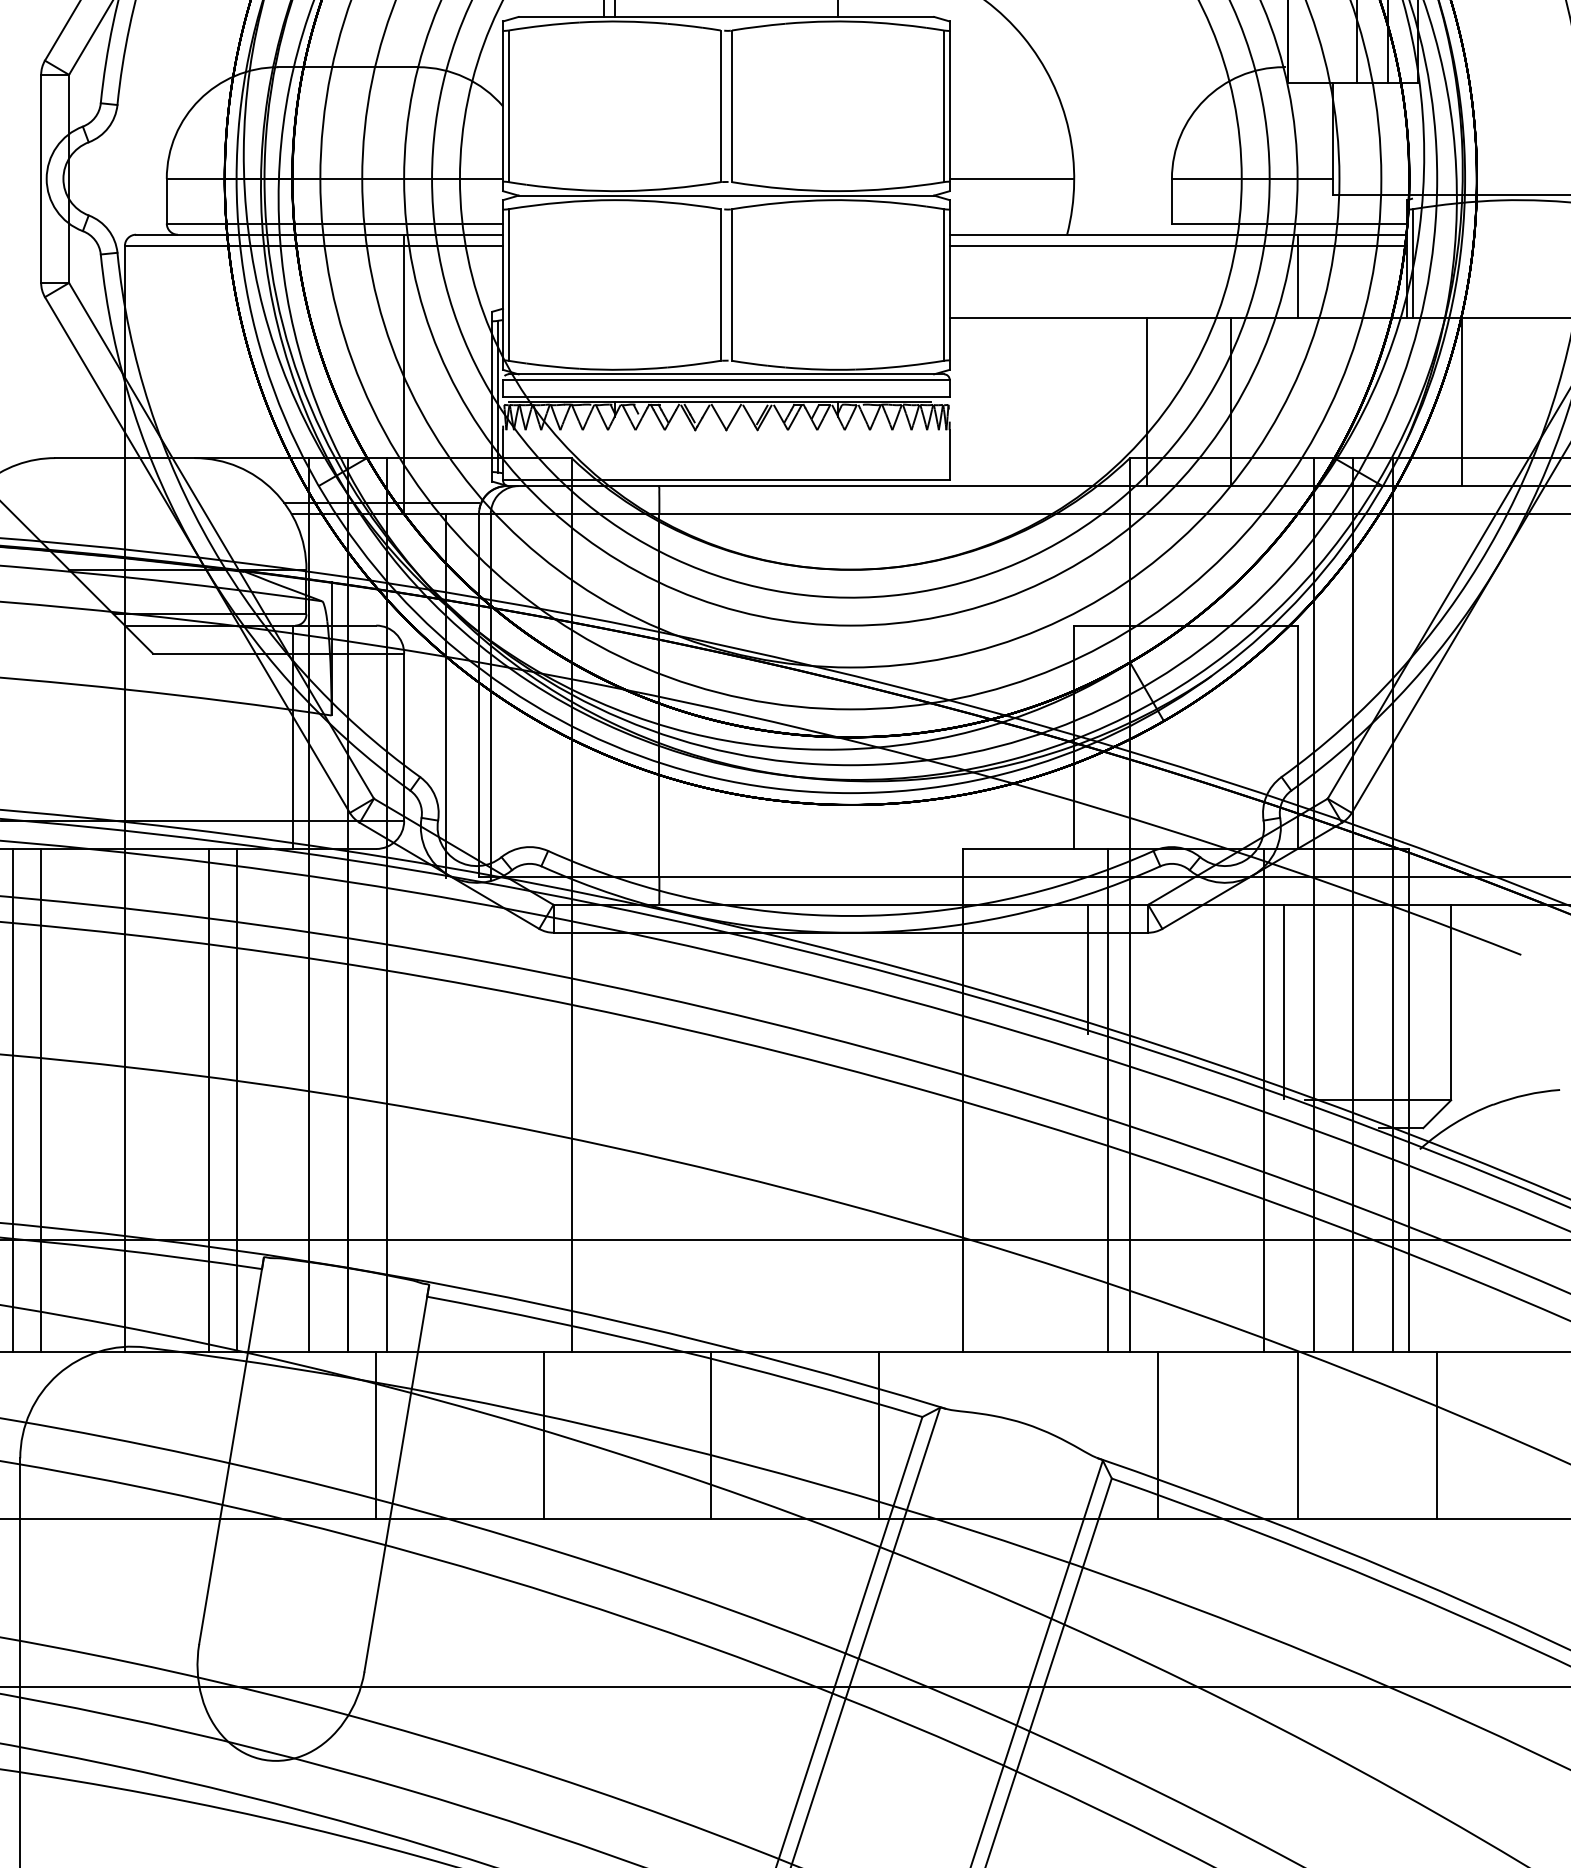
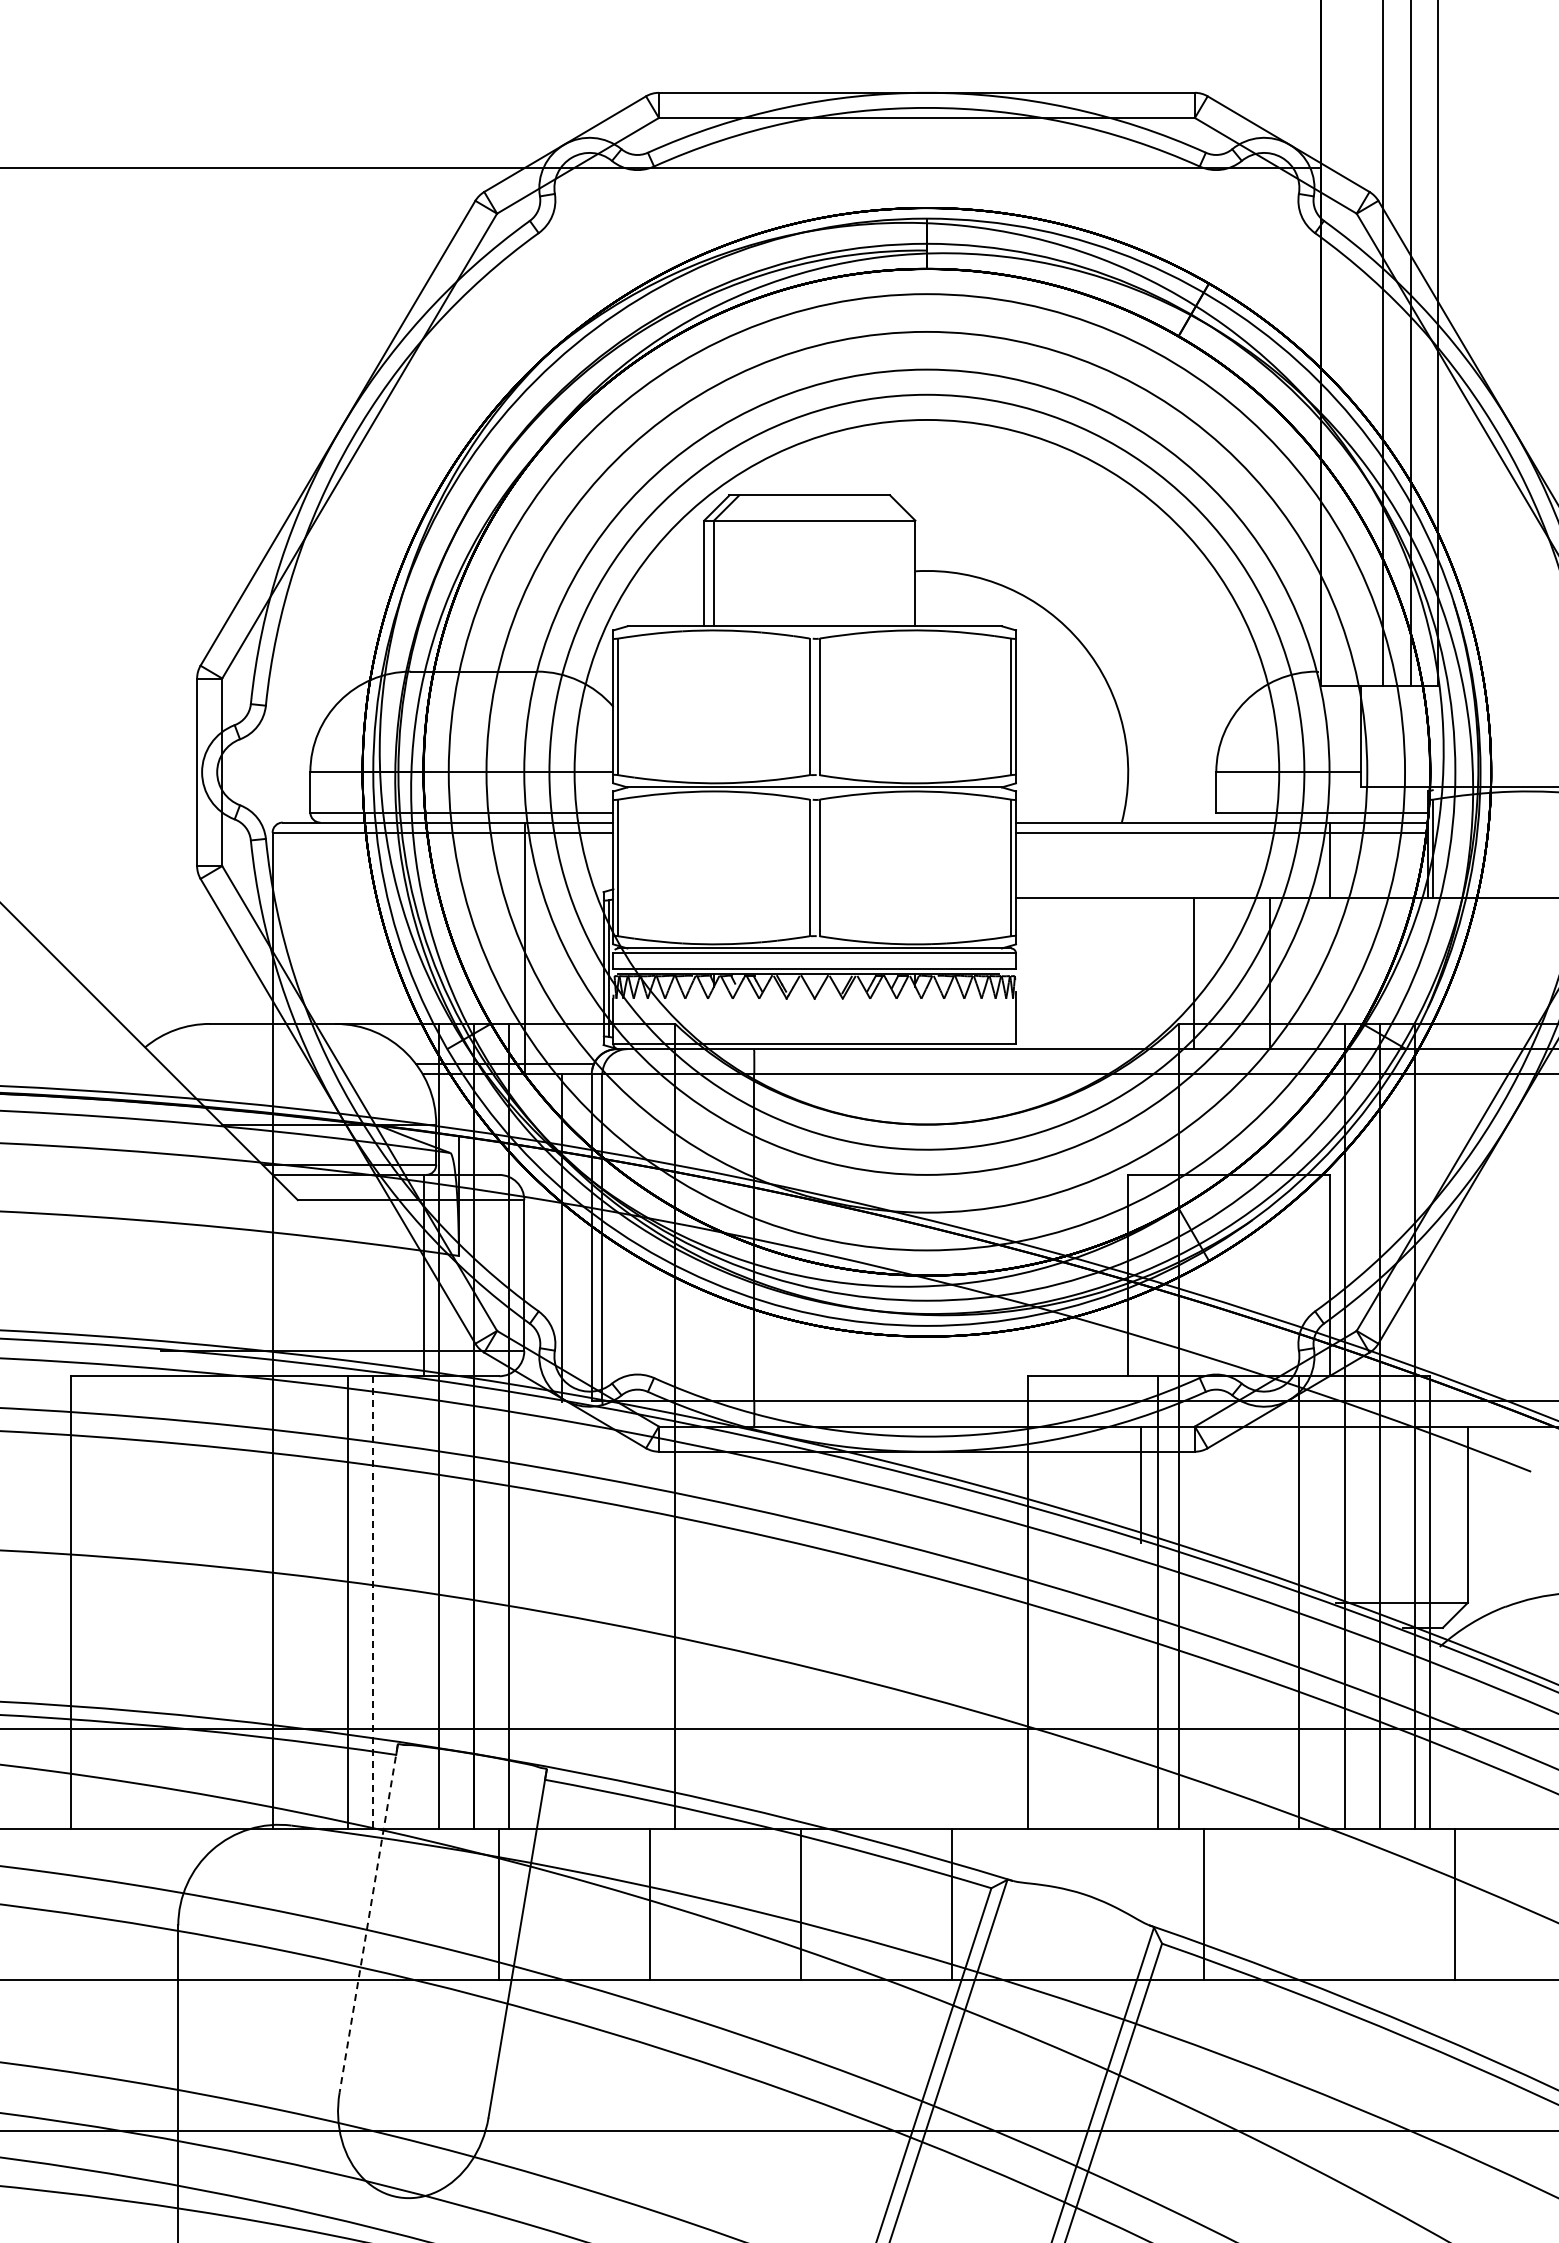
line: (1012, 179) -> (1072, 772), removed
line: (1461, 402) -> (1477, 973), removed
line: (1284, 1001) -> (1317, 1513), removed
line: (13, 1100) -> (172, 1602), removed
line: (41, 1100) -> (197, 1602), removed
line: (236, 1101) -> (373, 1603), solid -> dashed
line: (1297, 1435) -> (1329, 1904), removed
line: (231, 1451) -> (368, 1919), solid -> dashed

